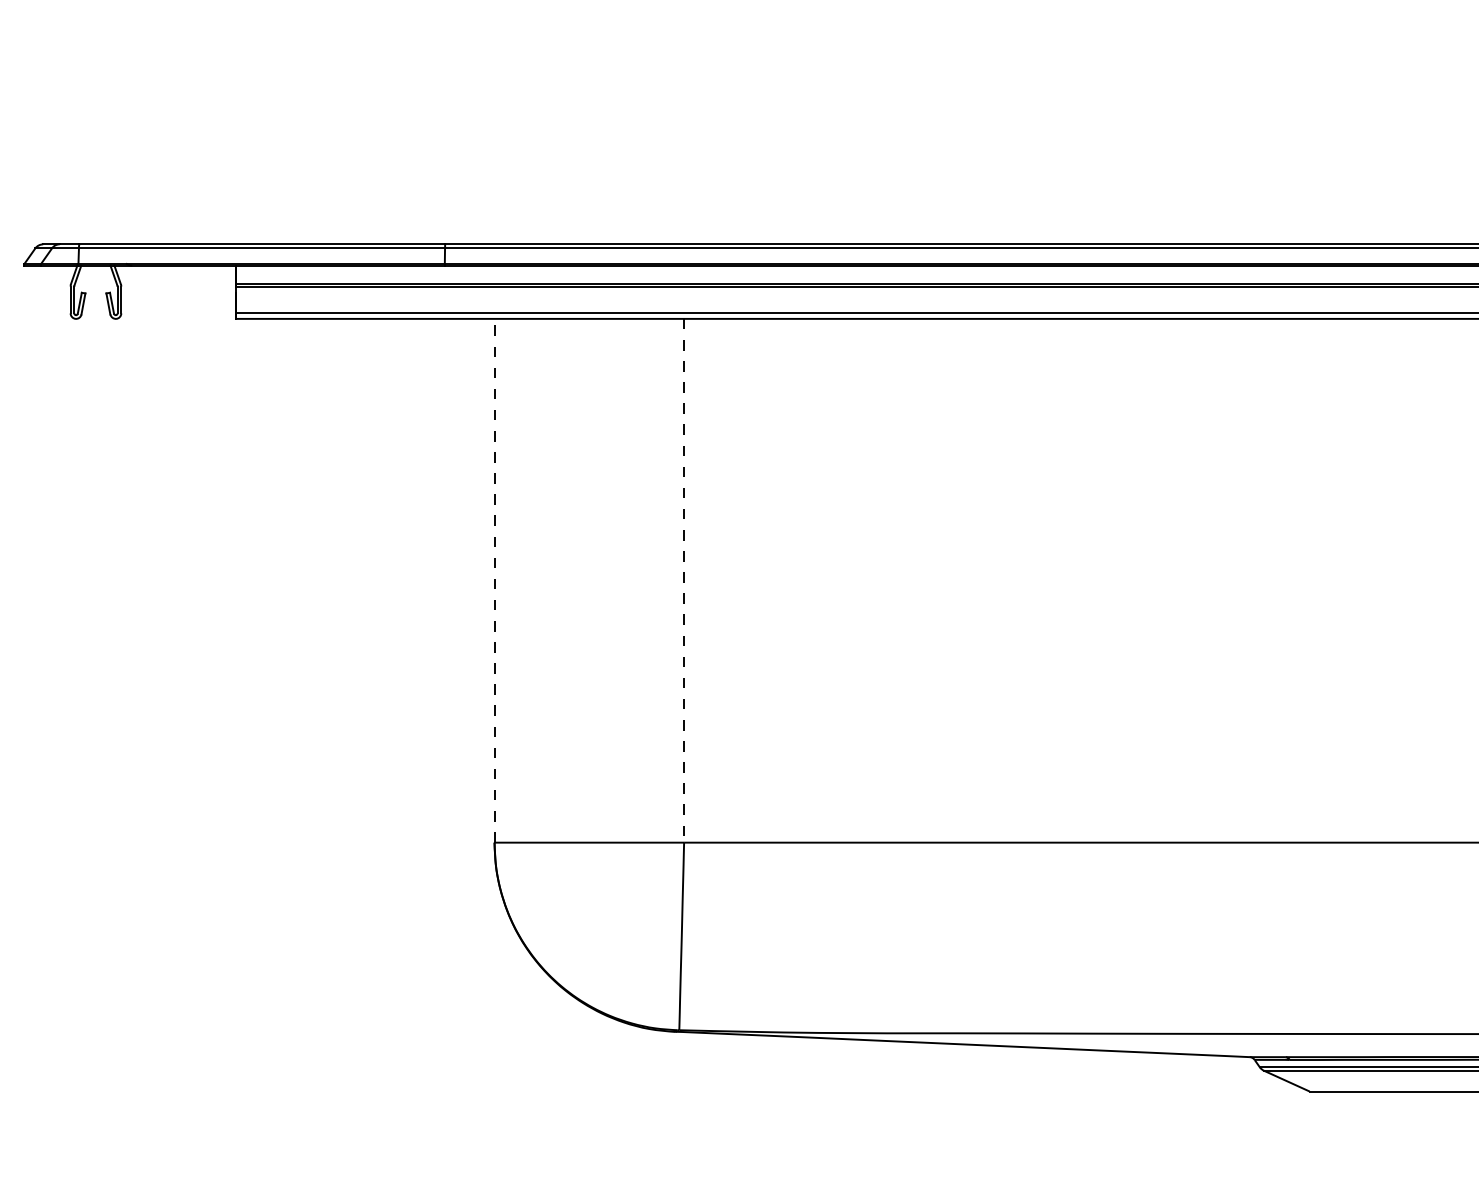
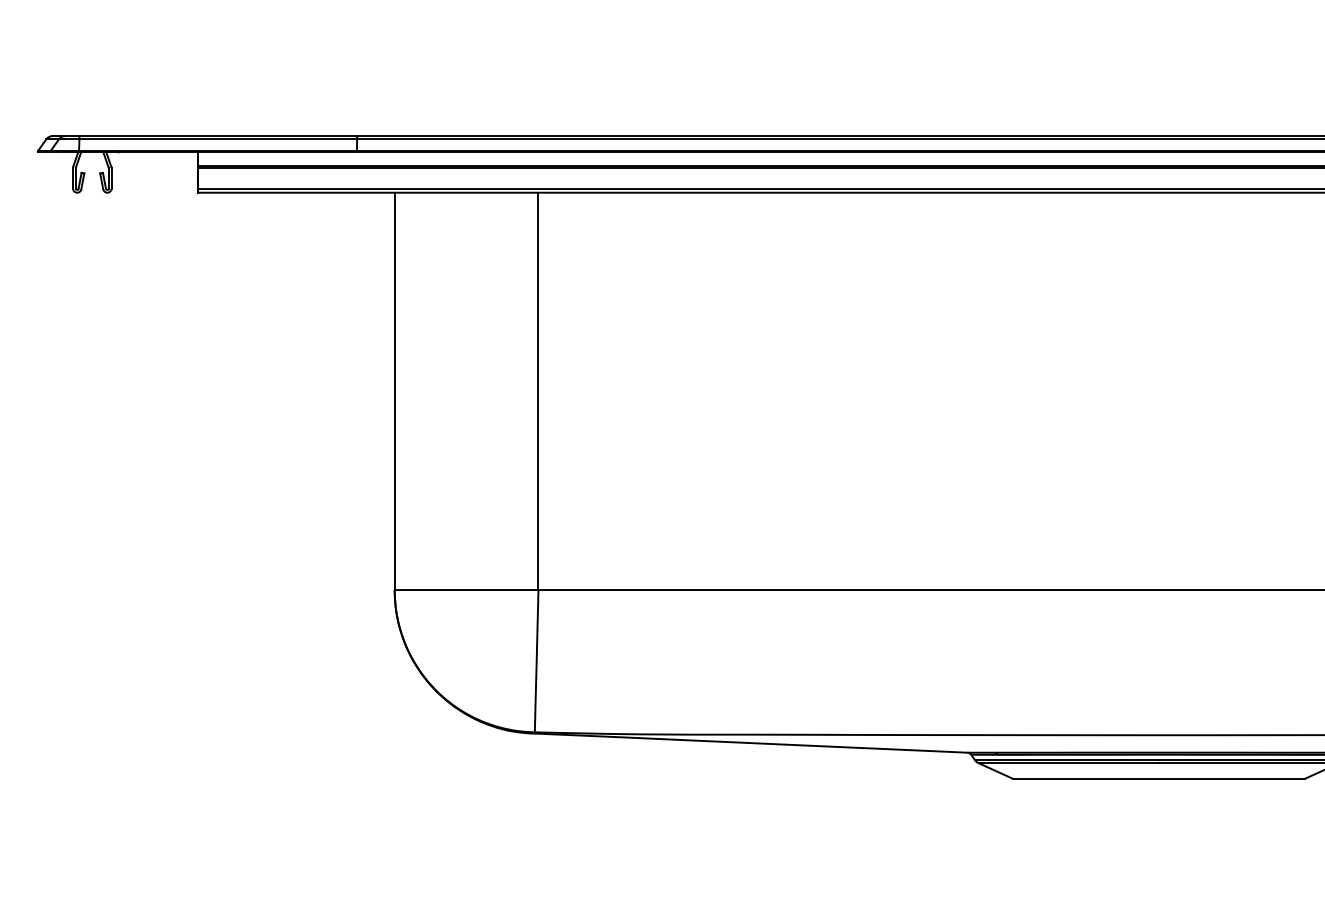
line: (494, 580) -> (394, 391), dashed -> solid
line: (684, 580) -> (538, 391), dashed -> solid

